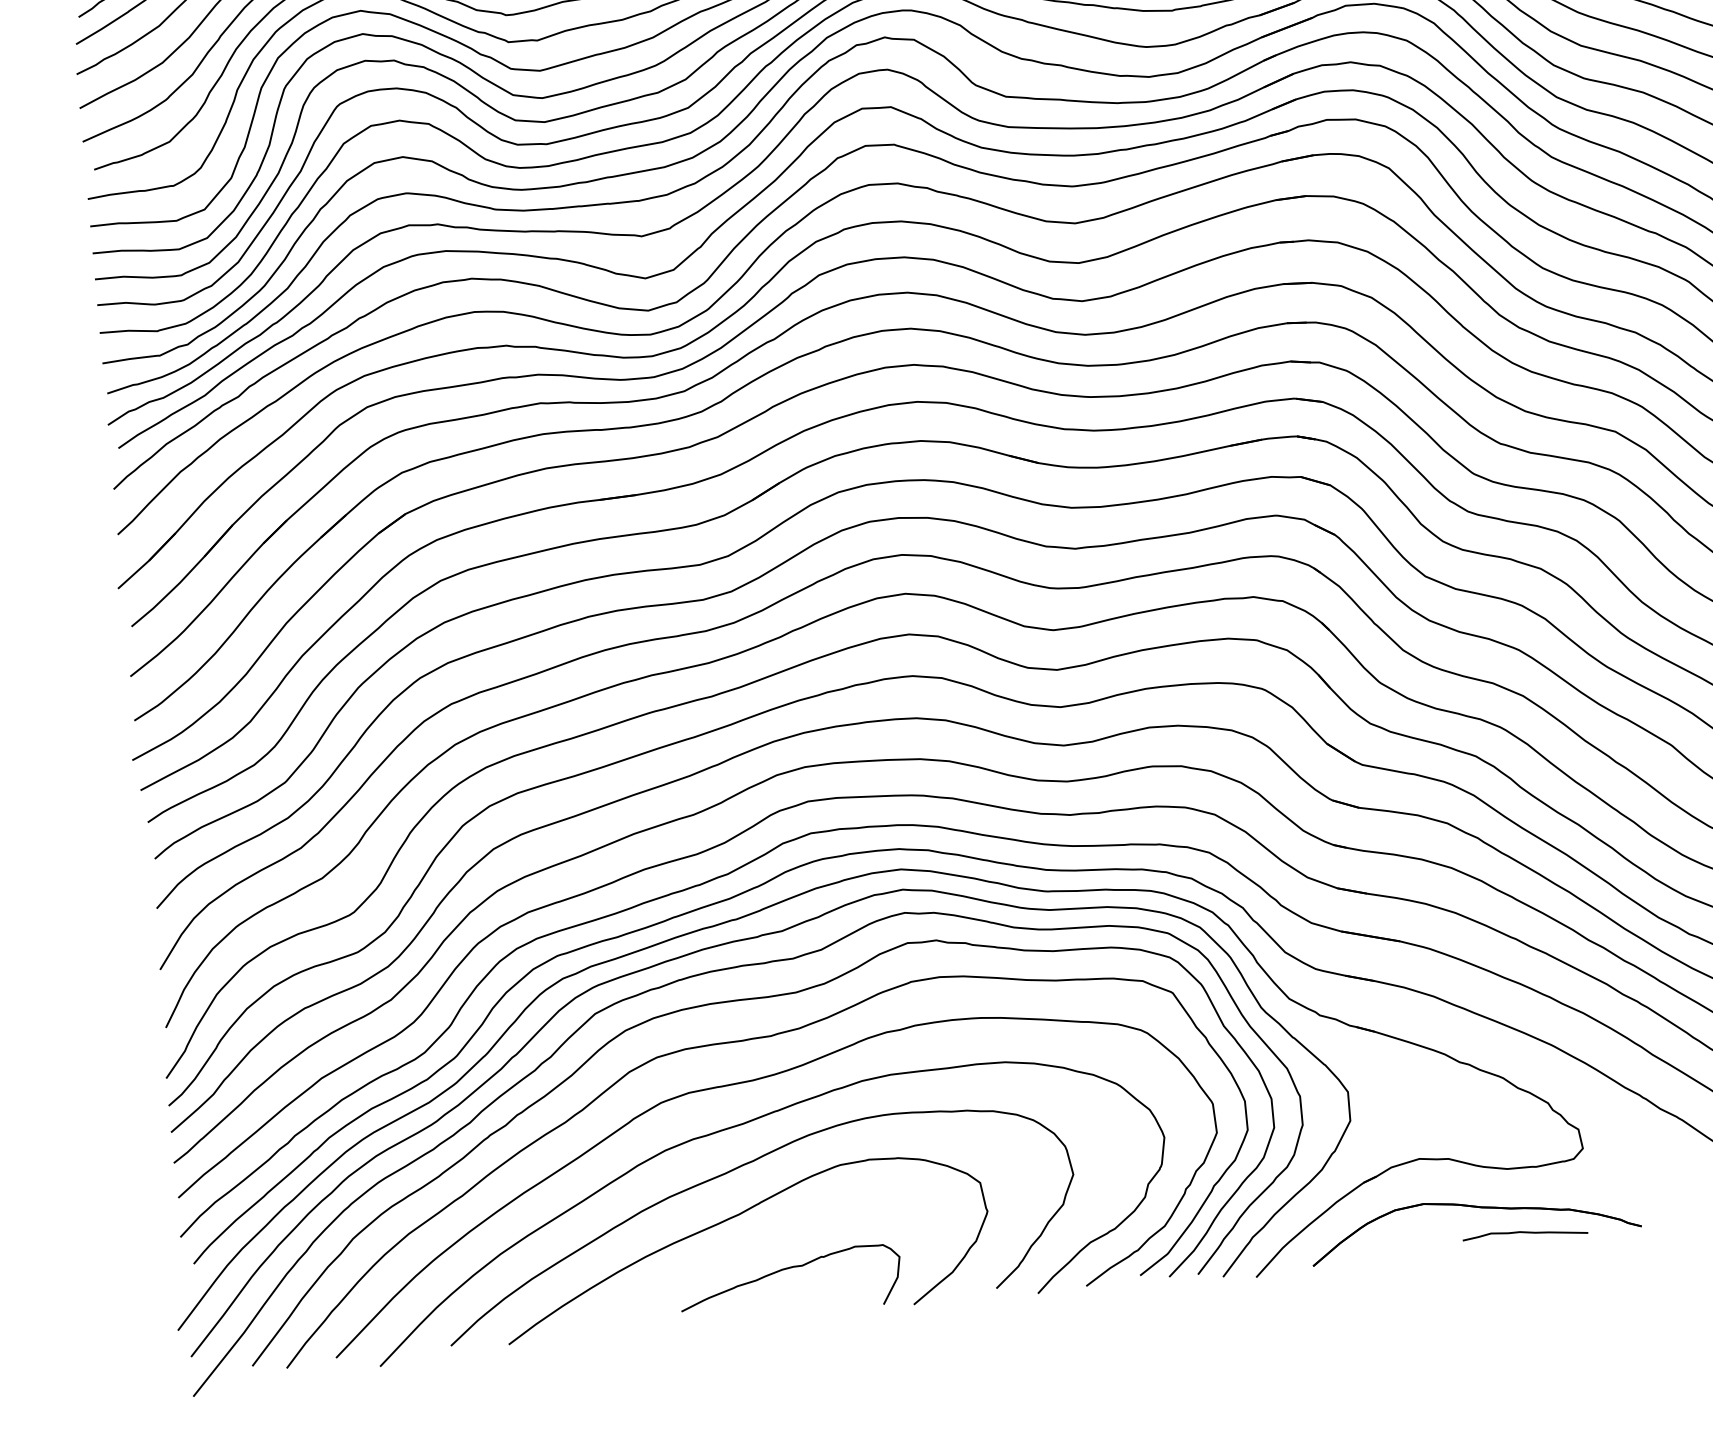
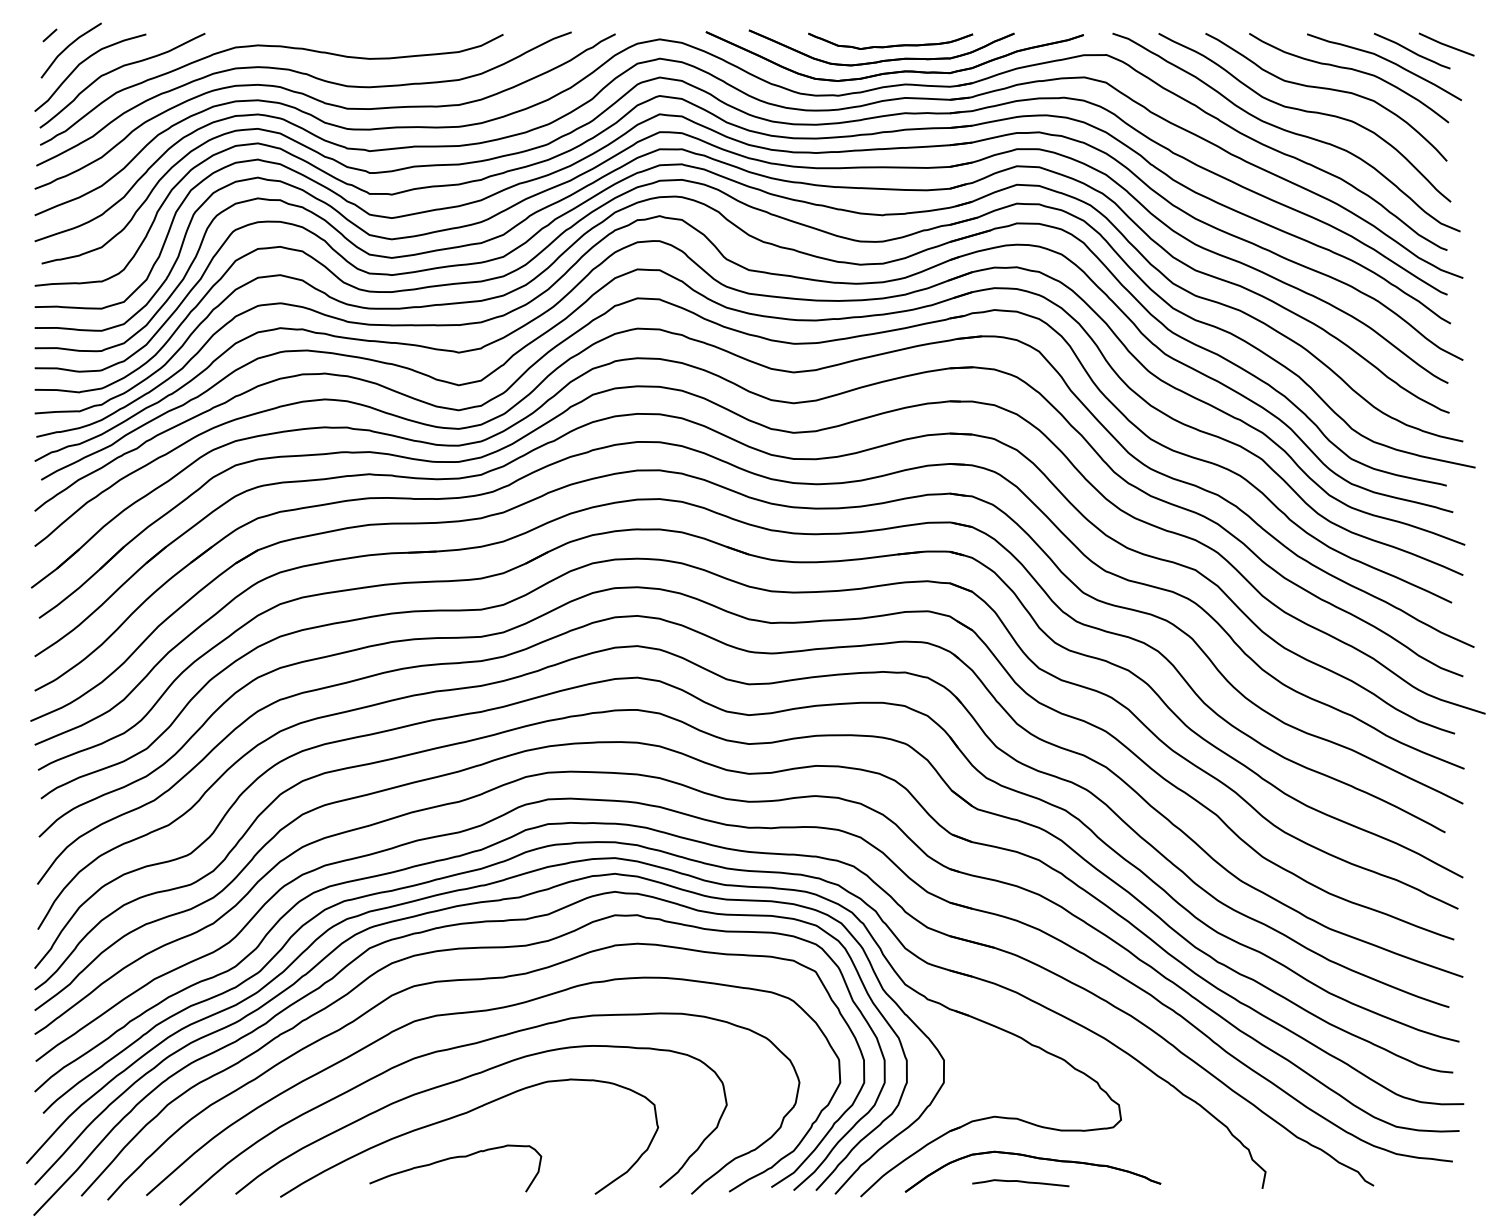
curve: (1524, 1233) -> (1020, 1182), moved
curve: (789, 1269) -> (455, 1158), moved

